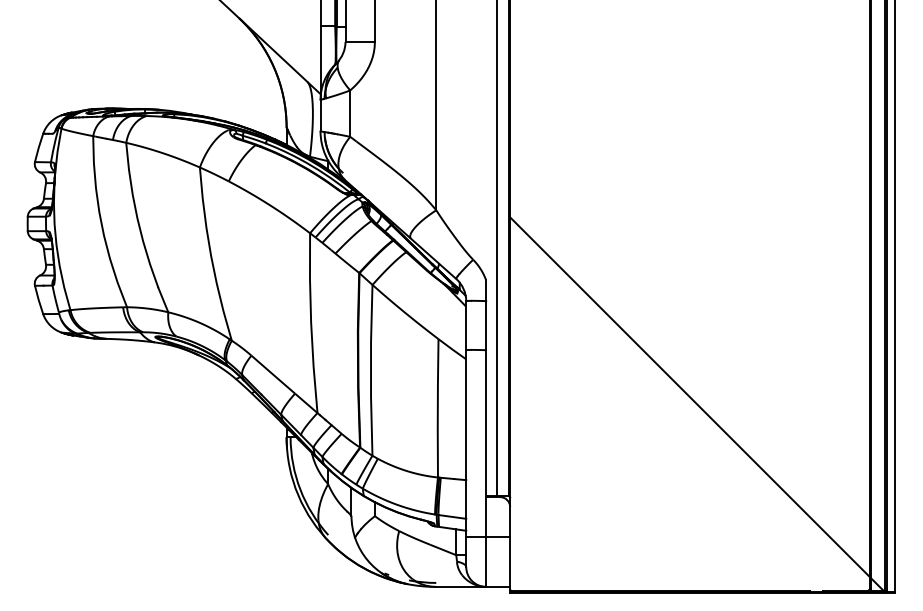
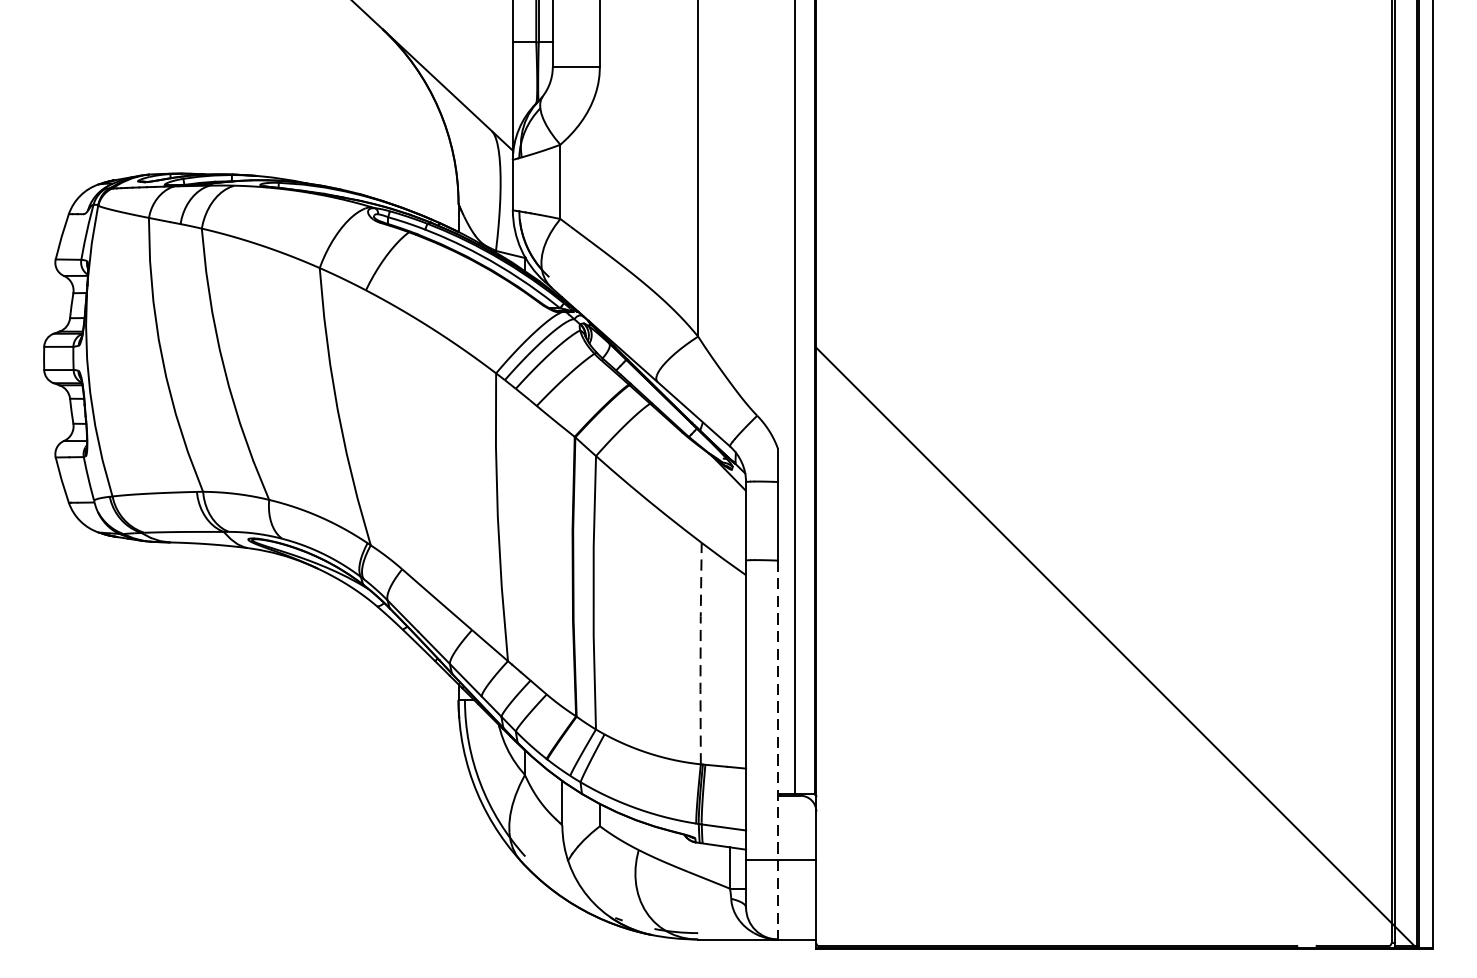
line: (437, 408) -> (700, 653), solid -> dashed
line: (486, 469) -> (778, 751), solid -> dashed

